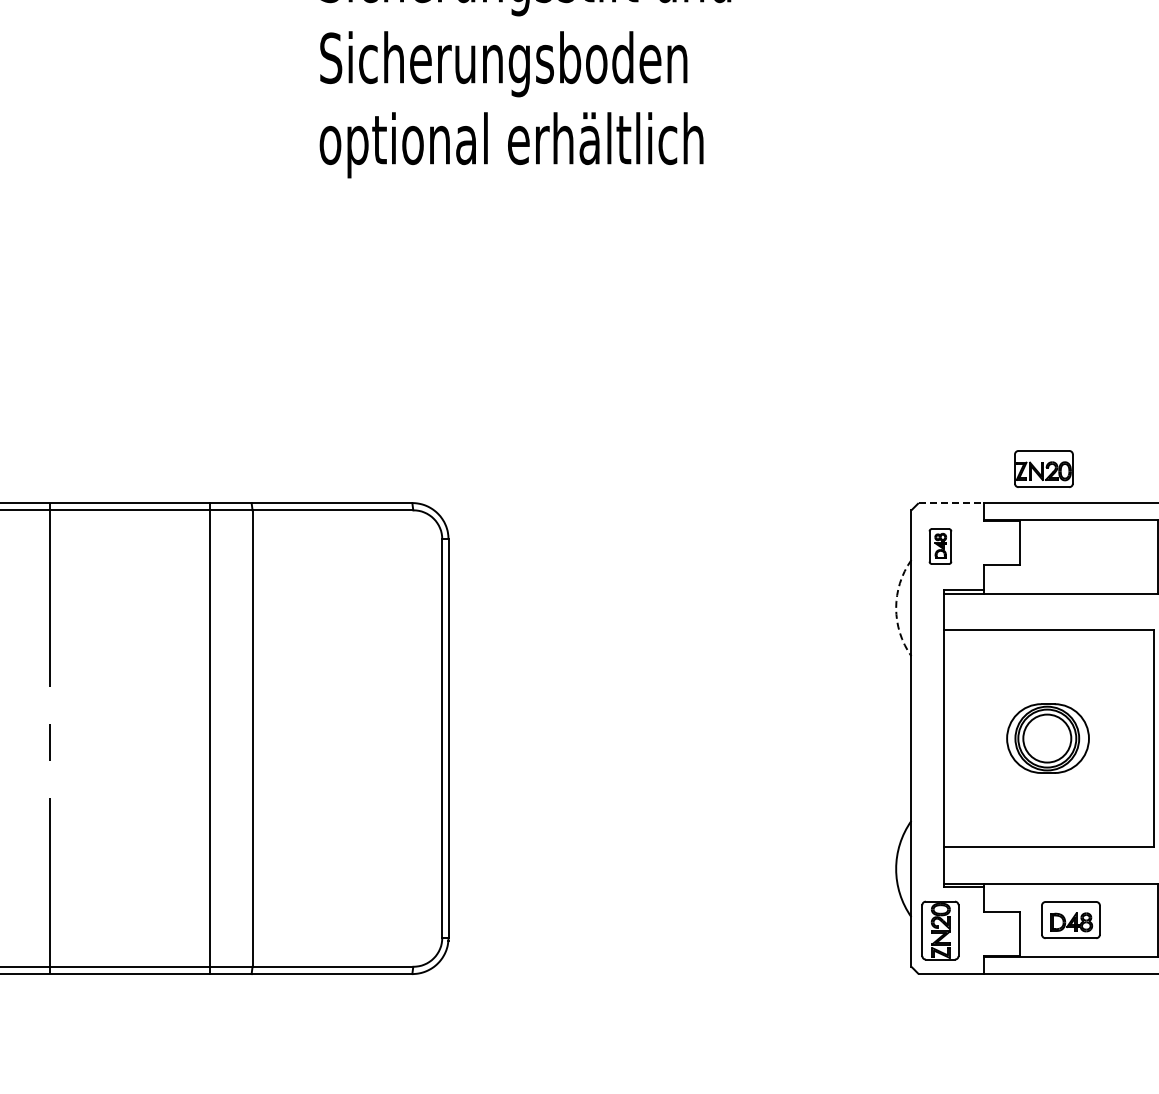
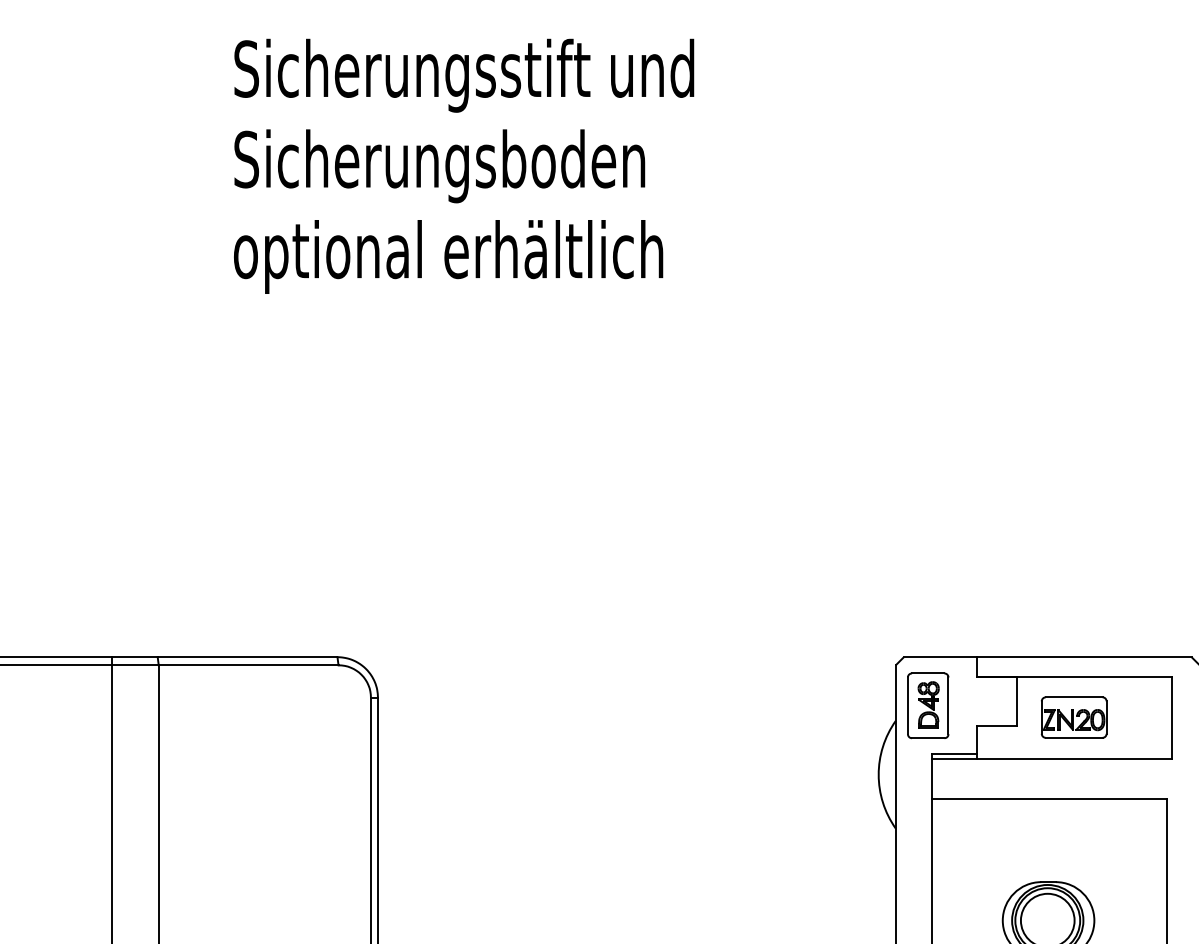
part: (1043, 468) -> (1073, 716), moved
line: (951, 503) -> (940, 657), dashed -> solid
part: (940, 546) -> (928, 705), size x1.67
arc: (896, 608) -> (879, 775), dashed -> solid

